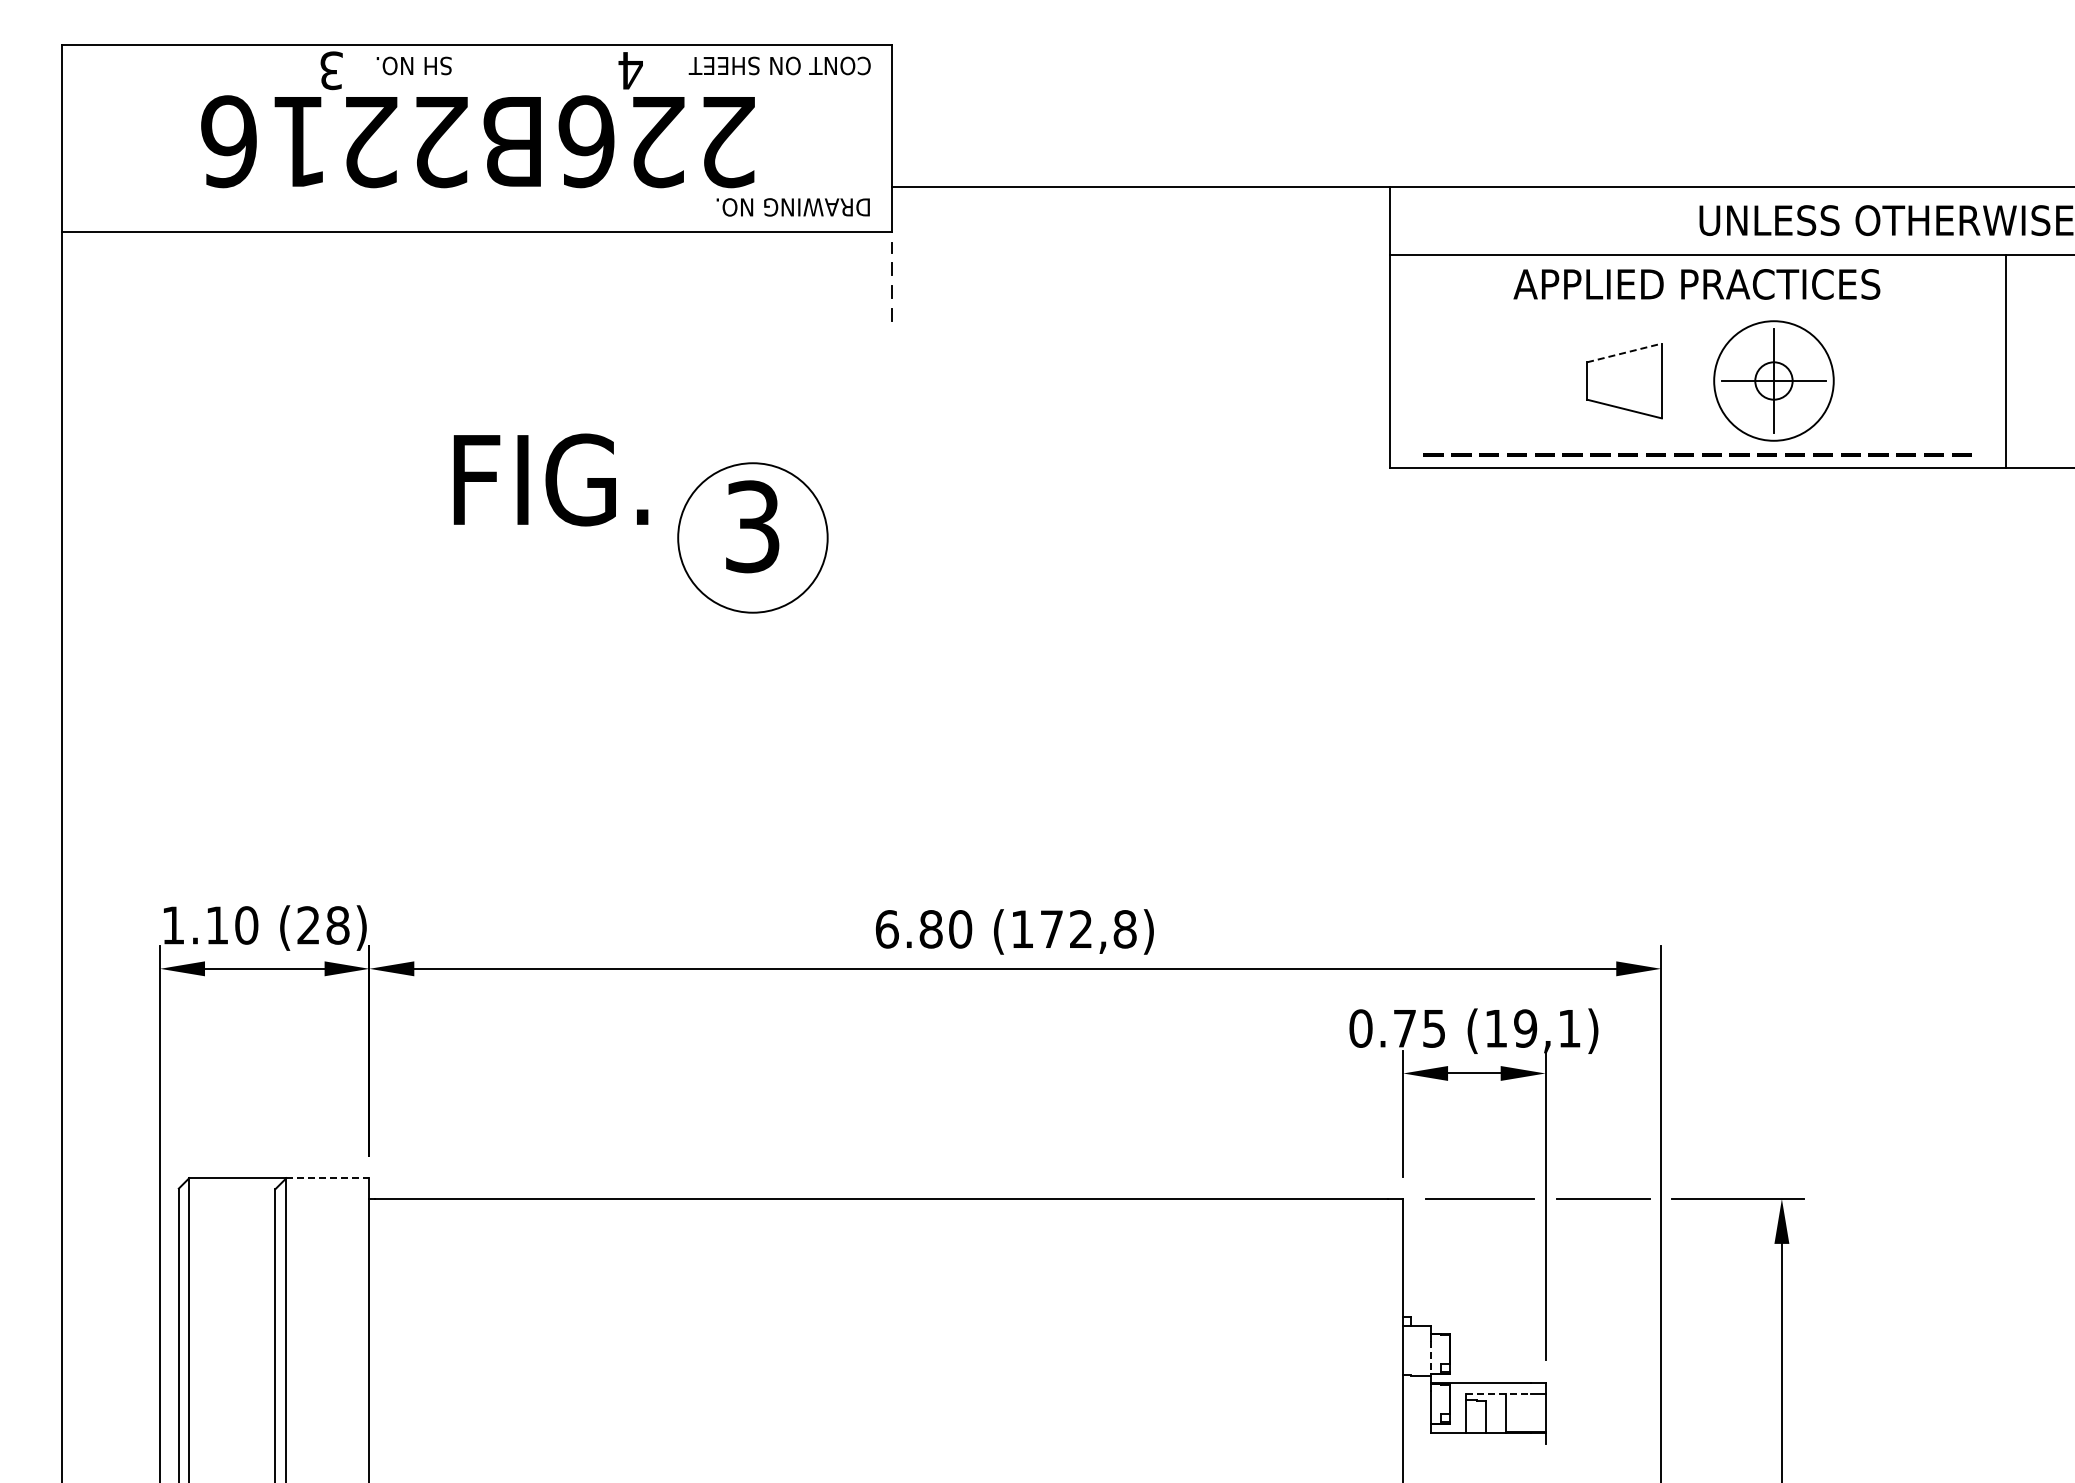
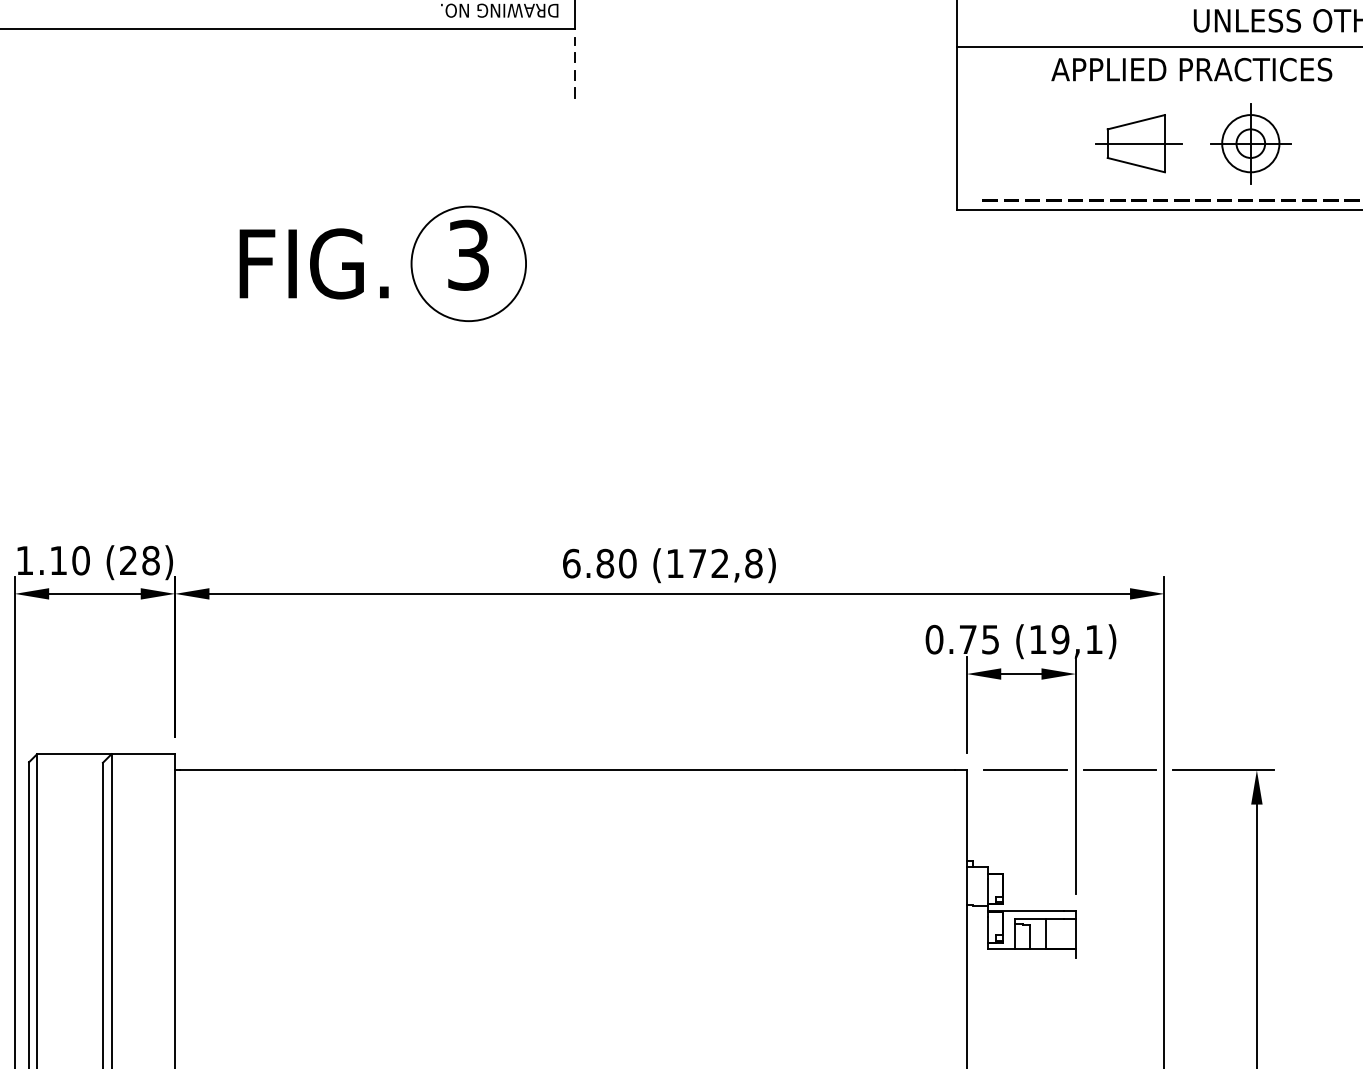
line: (1624, 352) -> (1136, 121), dashed -> solid
circle: (1773, 380) -> (1250, 143), size x0.62
line: (1628, 381) -> (1139, 144), added
text: (550, 479) -> (313, 263), moved
line: (328, 1178) -> (143, 754), dashed -> solid
line: (1430, 1358) -> (987, 892), dashed -> solid
line: (1498, 1393) -> (1039, 919), dashed -> solid

